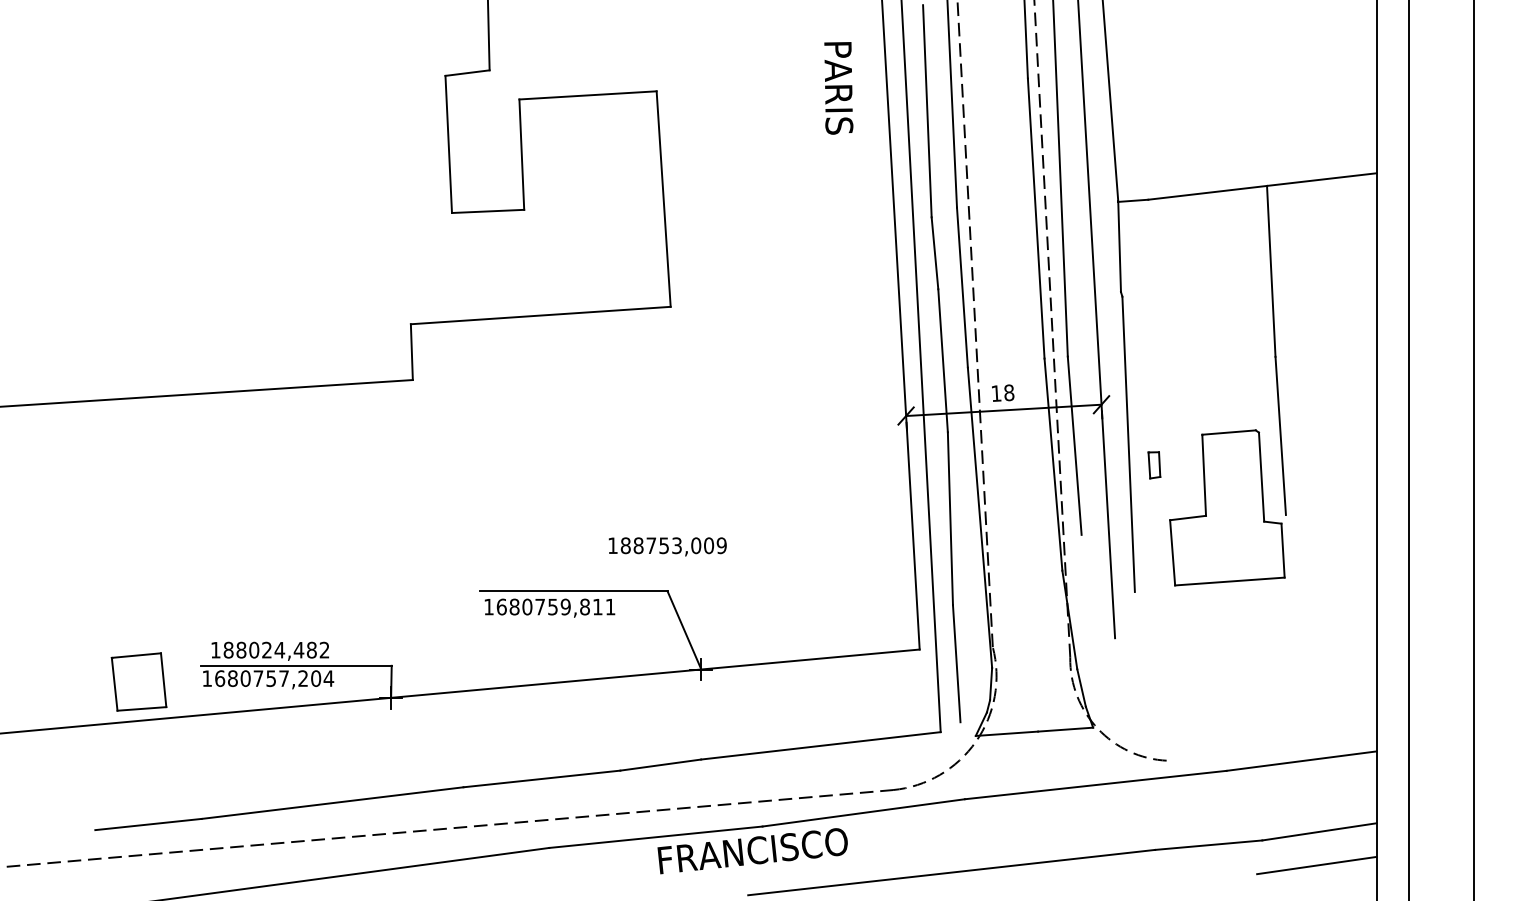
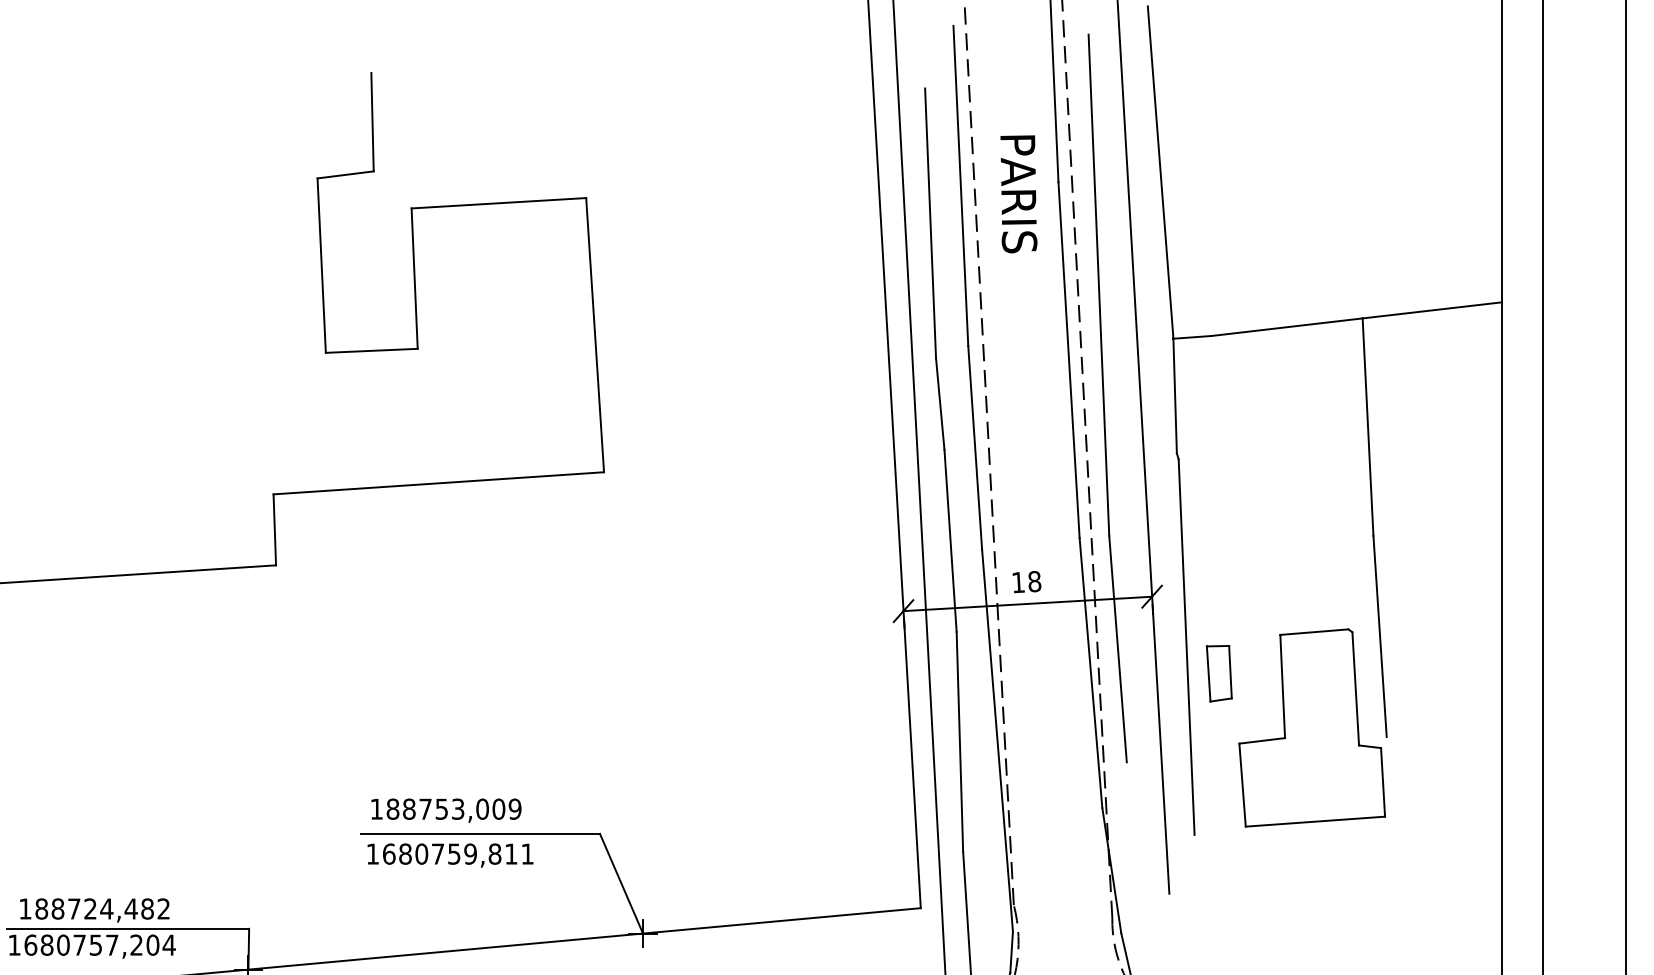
text: (838, 88) -> (1018, 194), moved
part: (1154, 465) -> (1219, 674), size x1.67
text: (667, 546) -> (446, 810), moved
text: (254, 649) -> (74, 908), 188024,482 -> 188724,482

